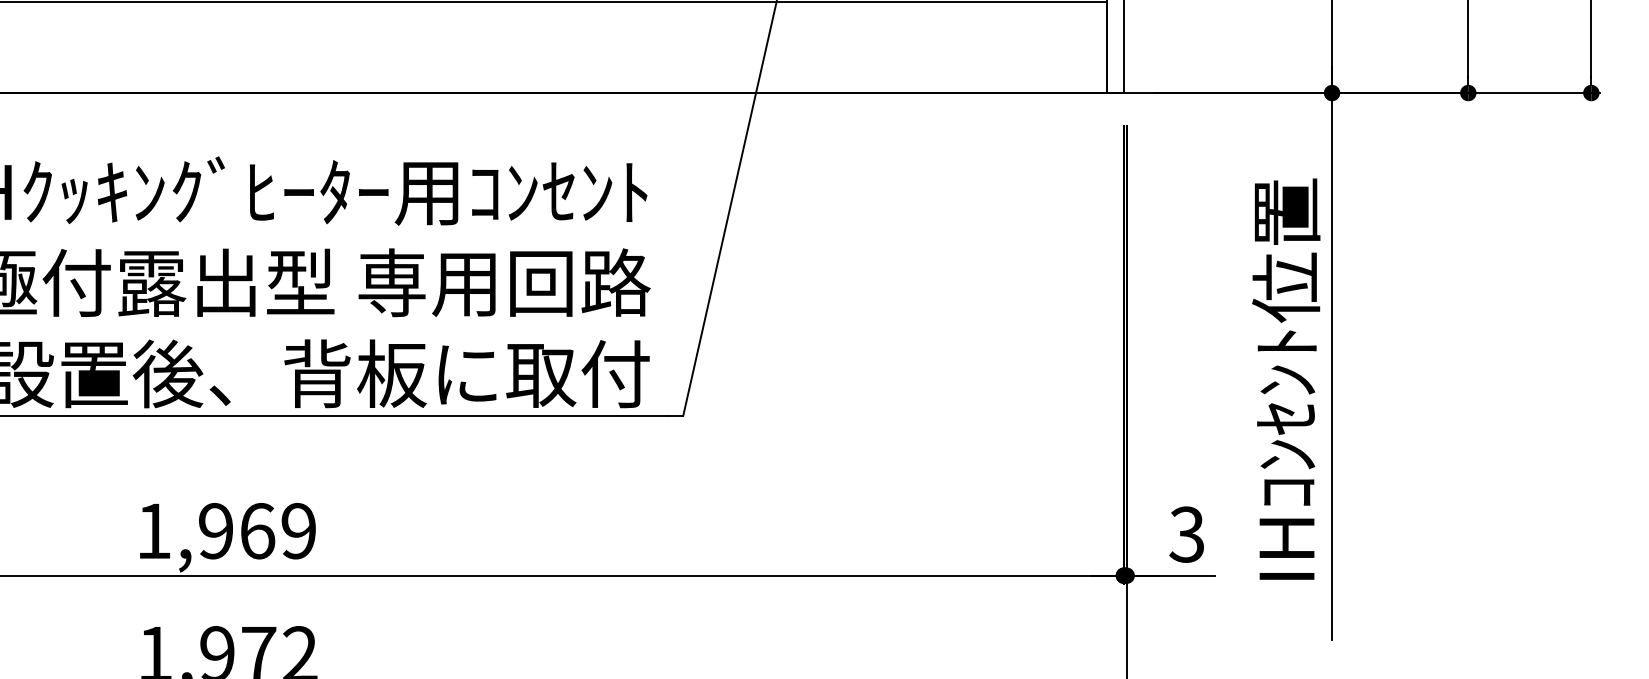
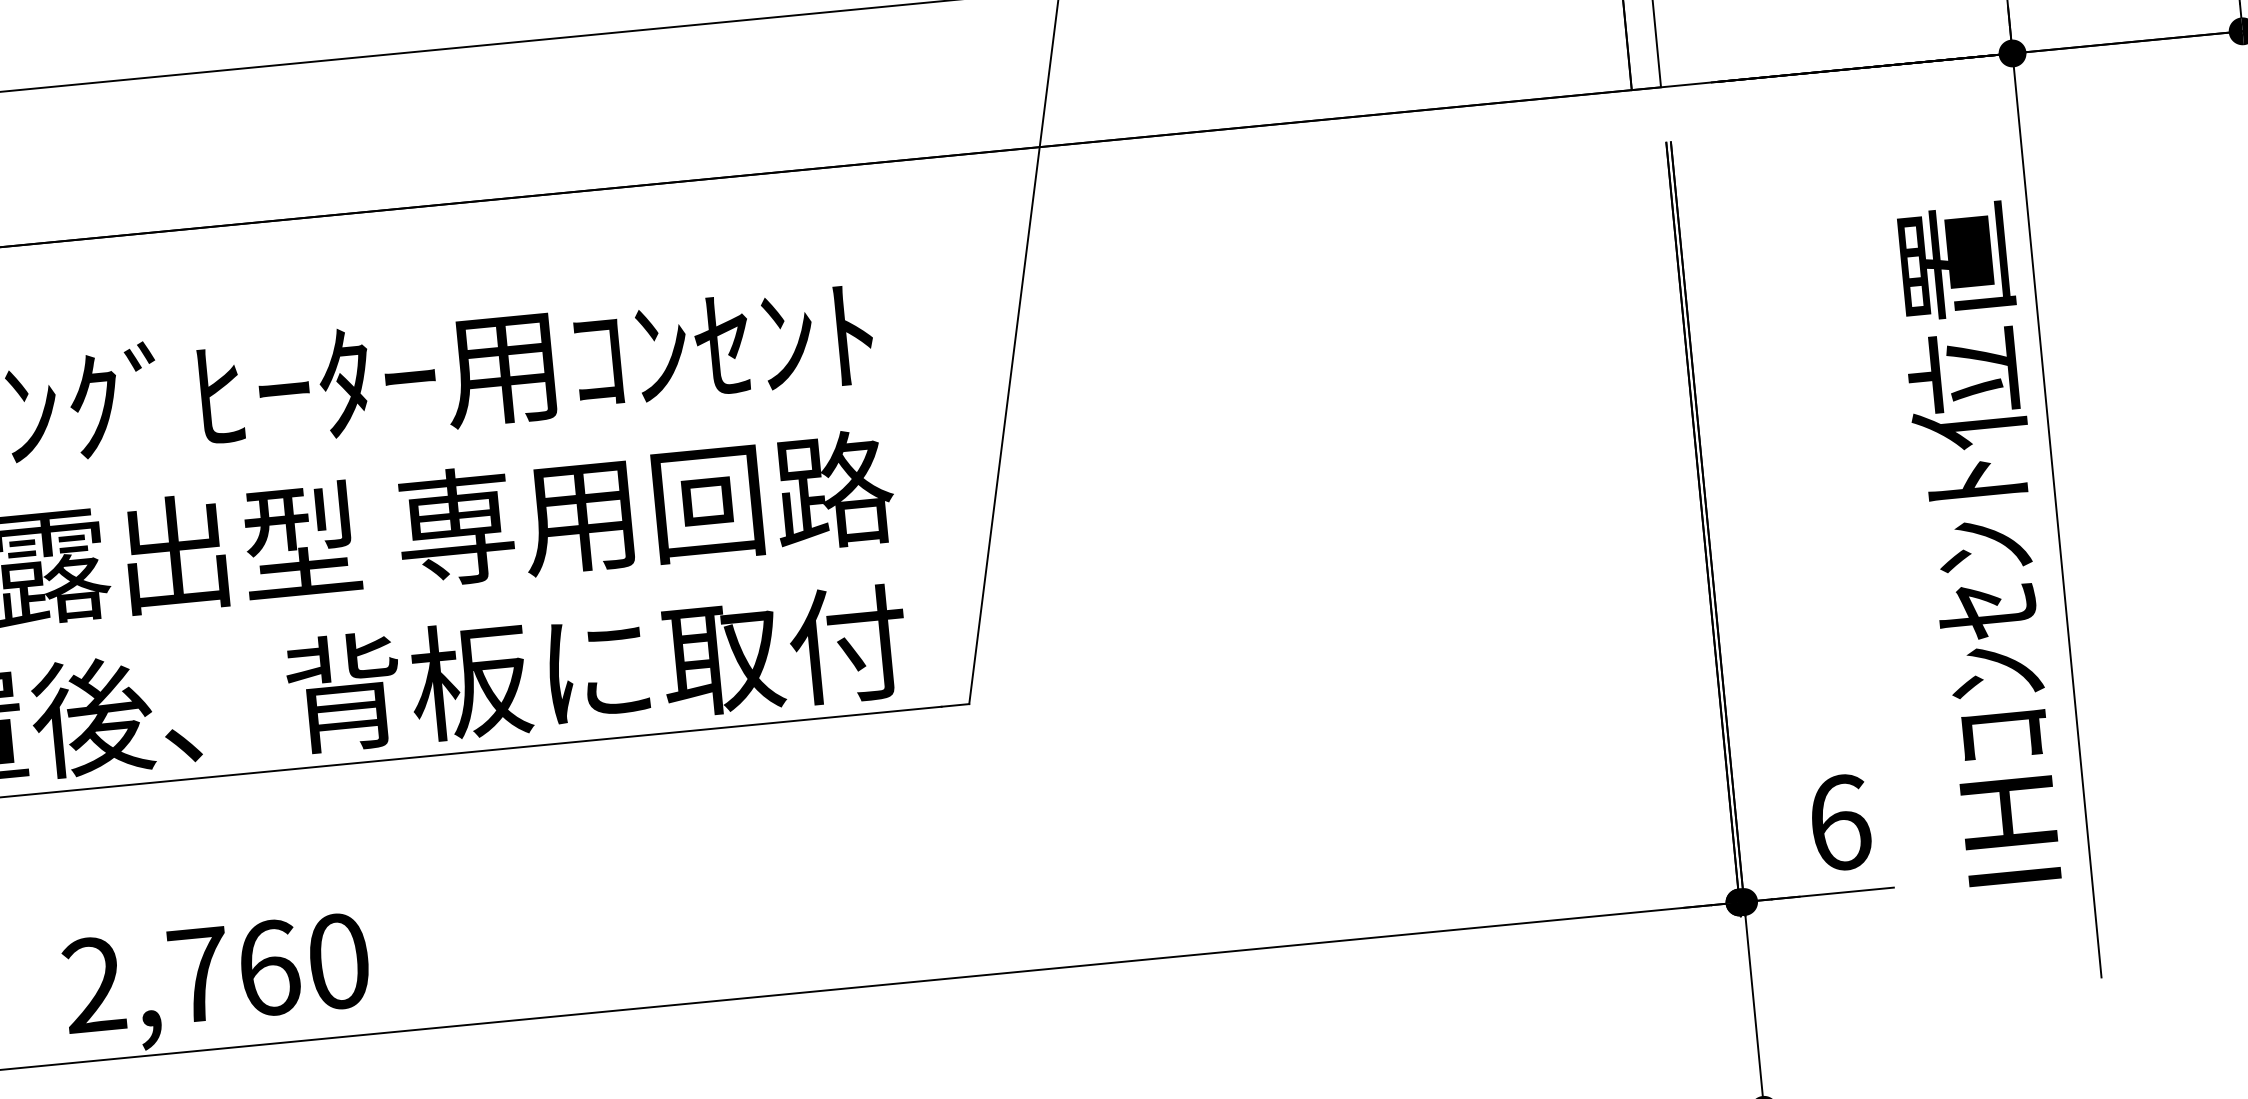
text: (226, 531) -> (216, 973), 1,969 -> 2,760
text: (1186, 534) -> (1838, 822), 3 -> 6

